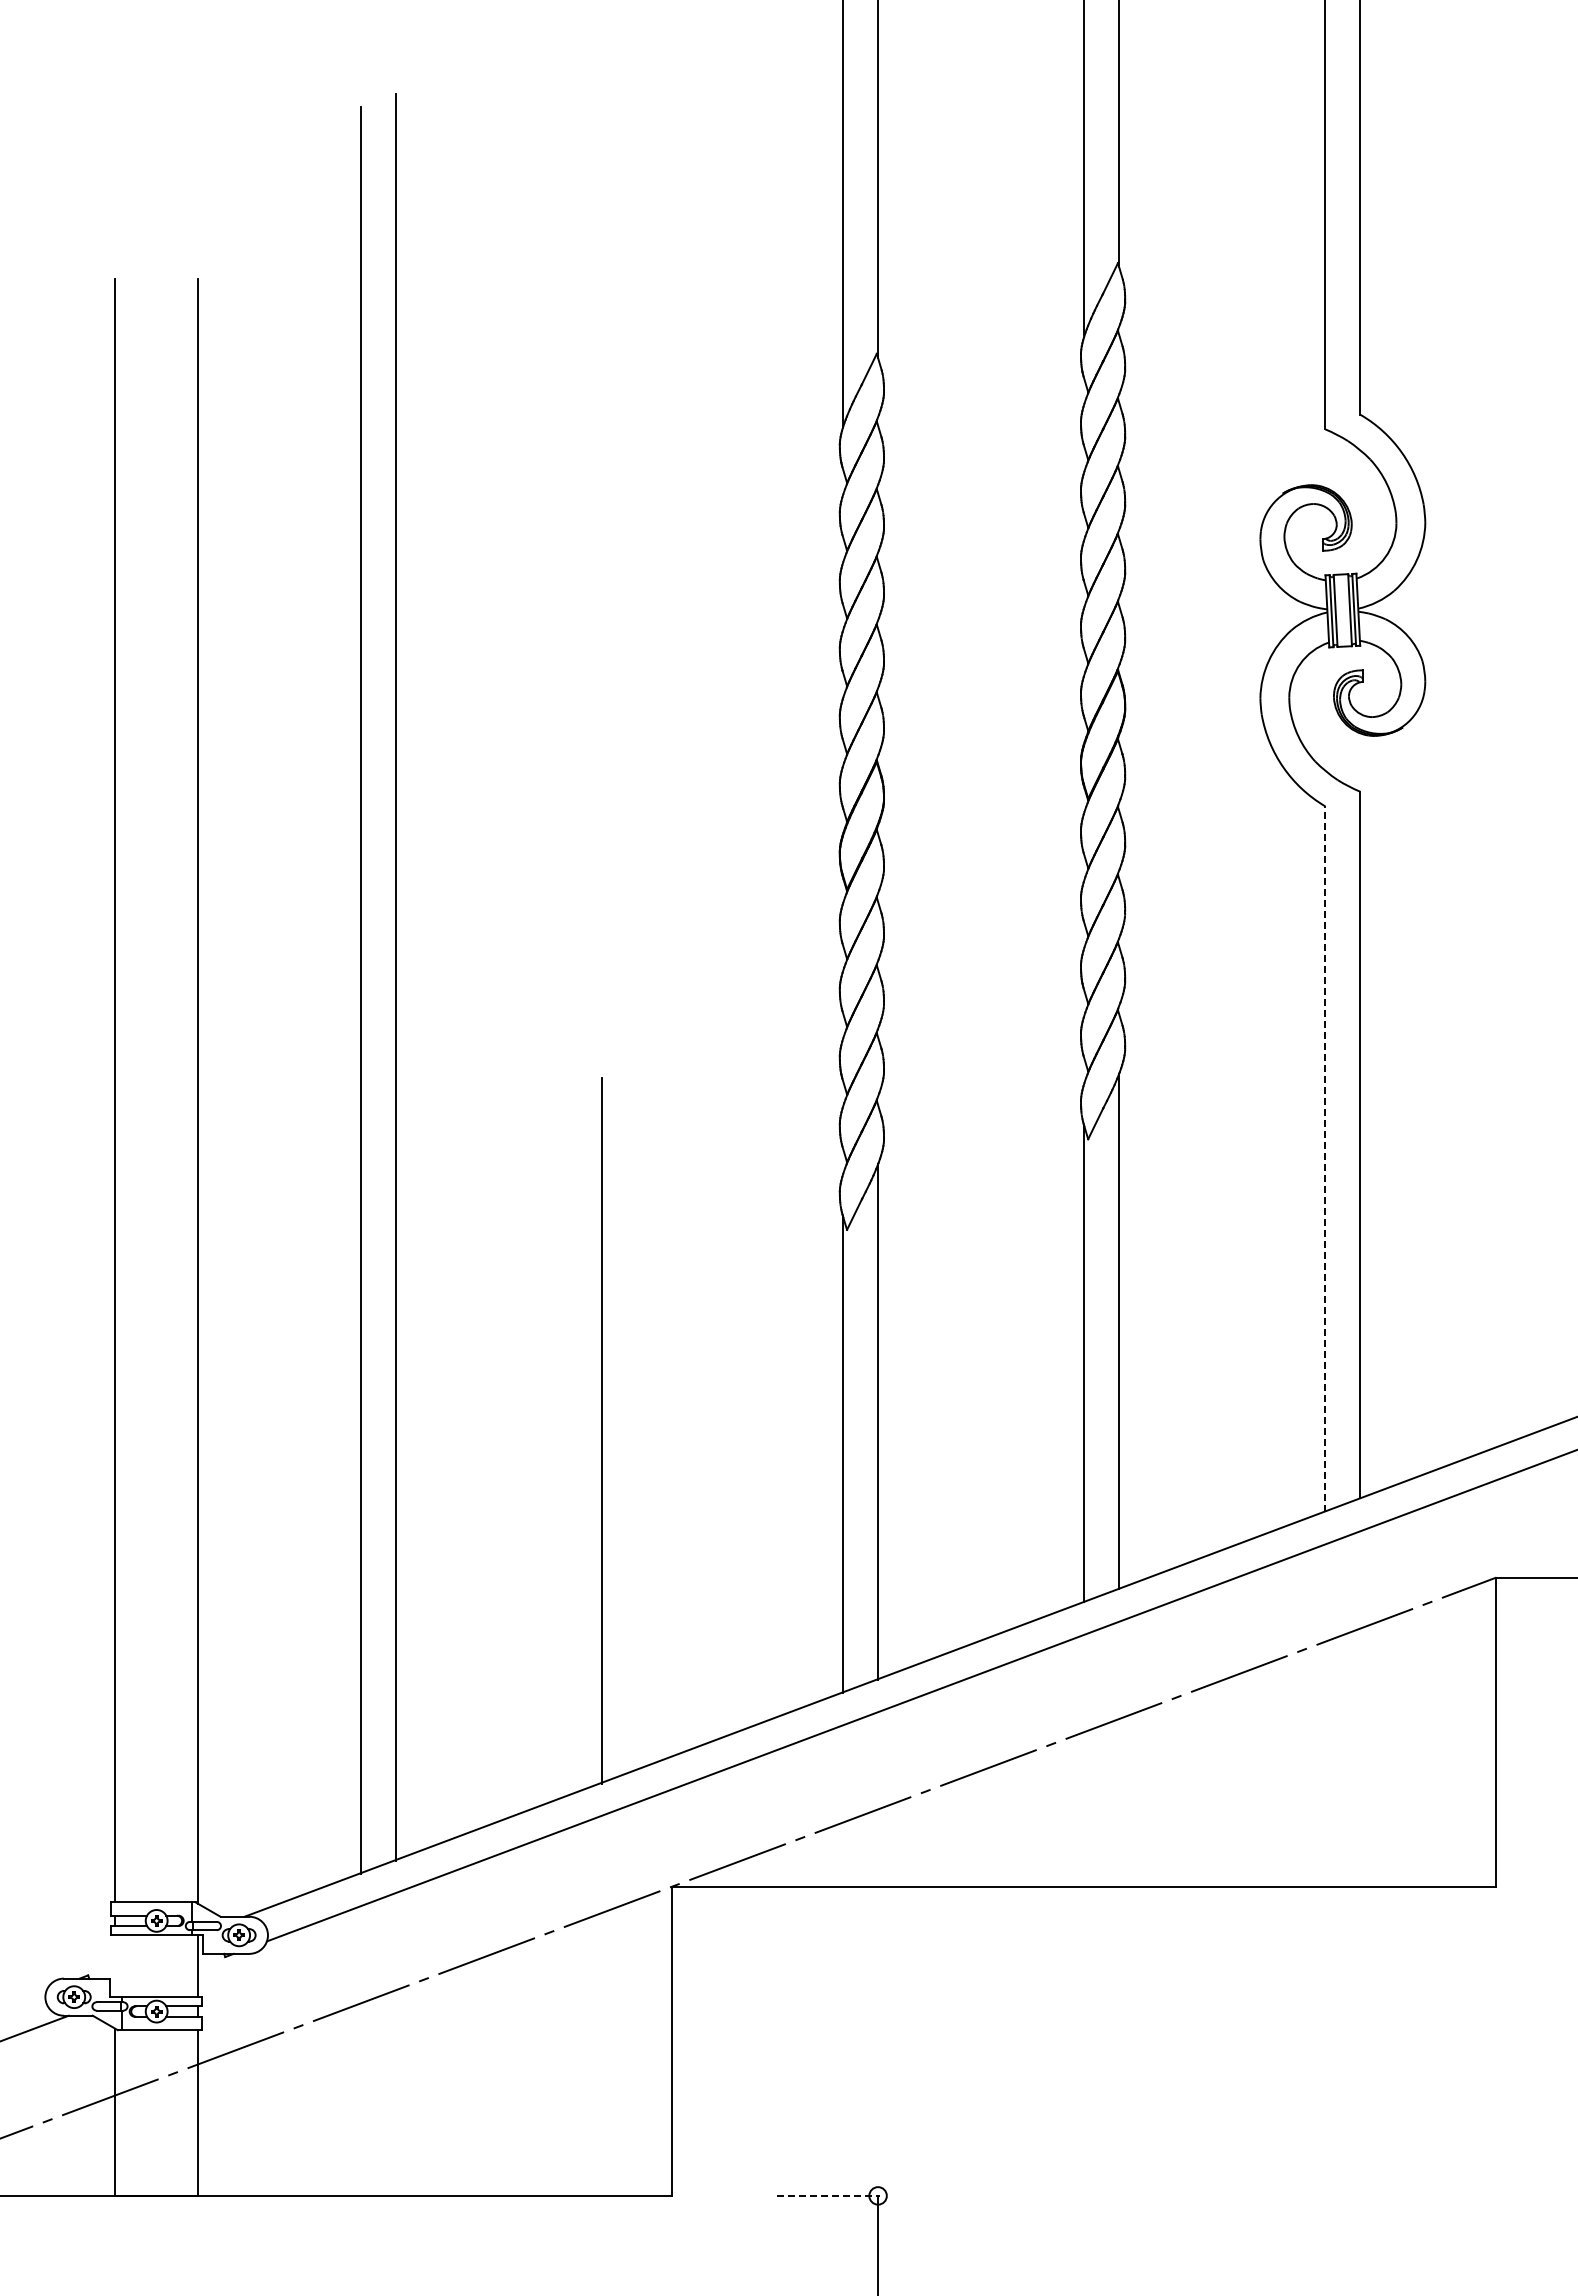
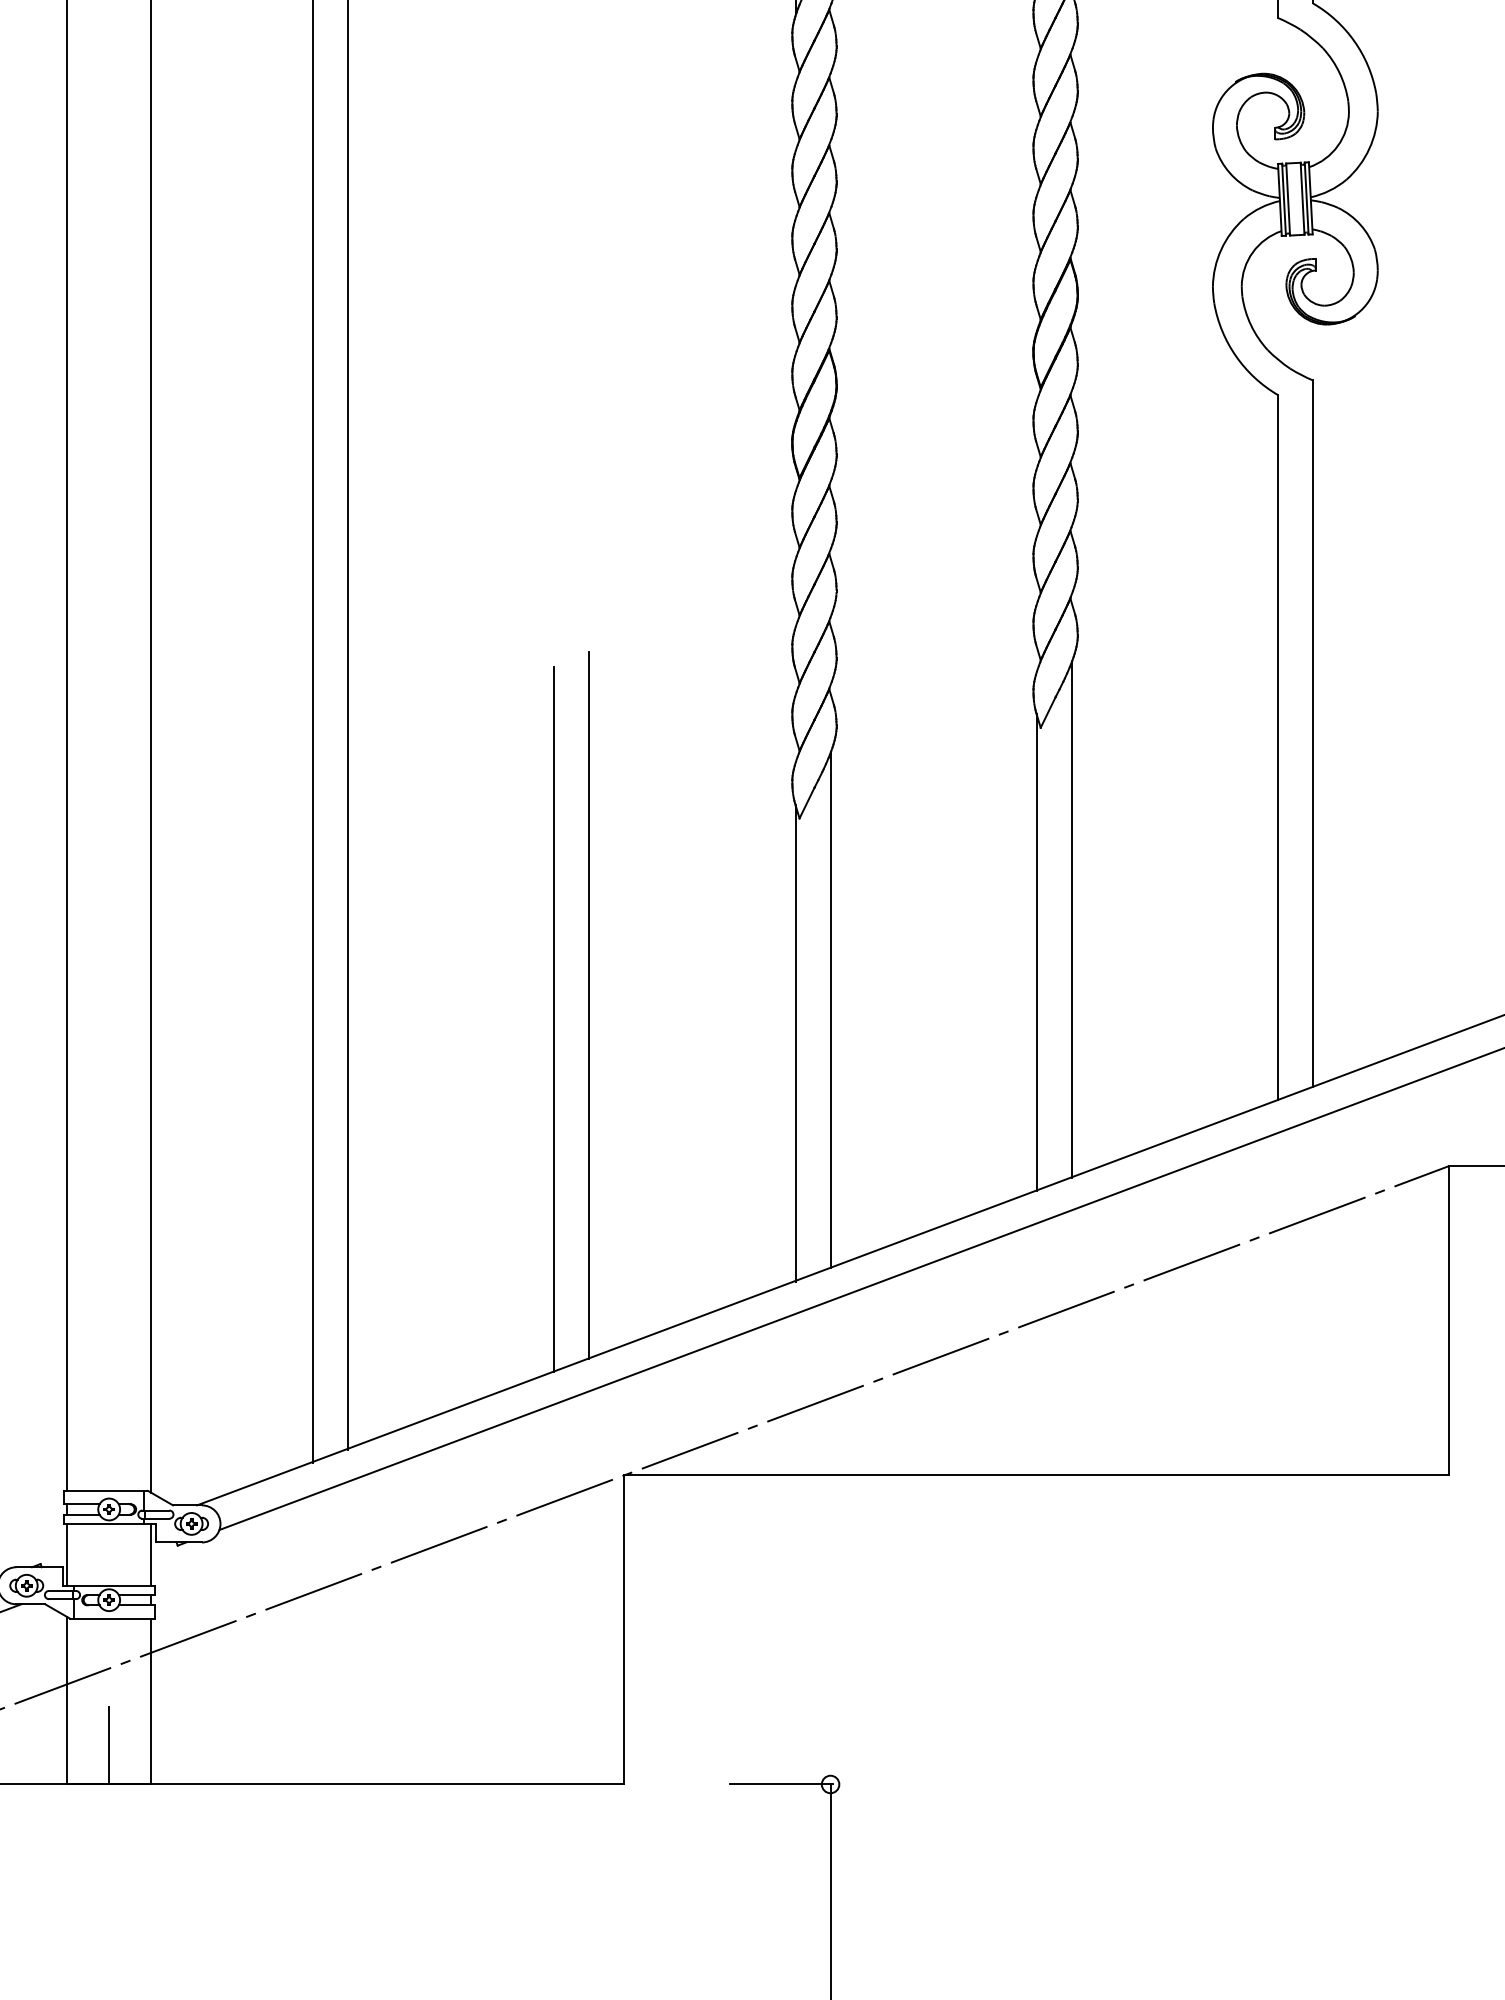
line: (1325, 1159) -> (1278, 748), dashed -> solid
line: (636, 1416) -> (589, 1005), added
line: (114, 1966) -> (67, 1555), added
line: (156, 2156) -> (109, 1745), added
line: (828, 2195) -> (781, 1784), dashed -> solid

